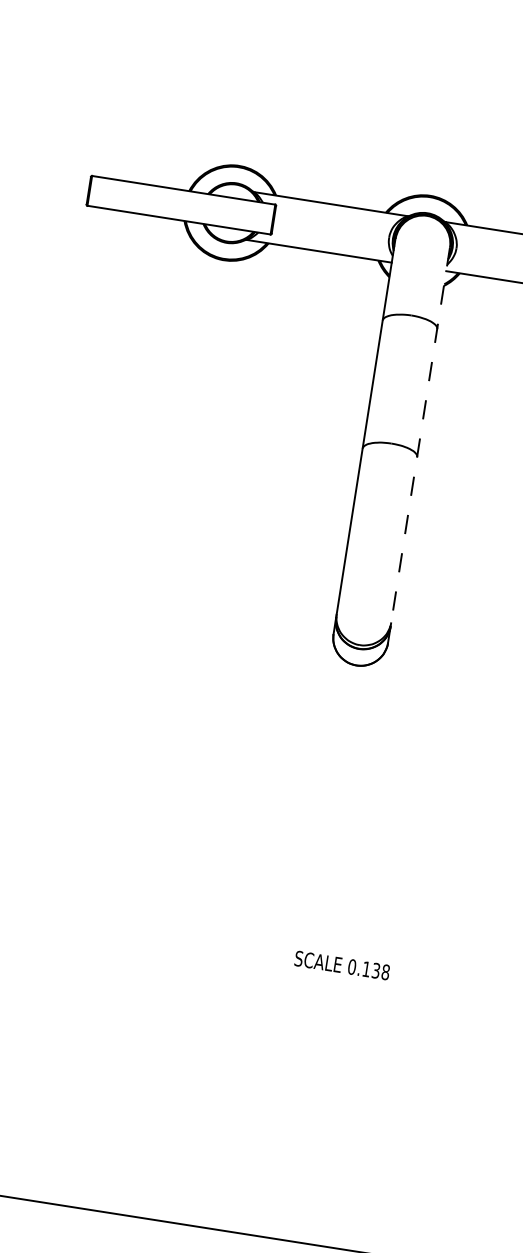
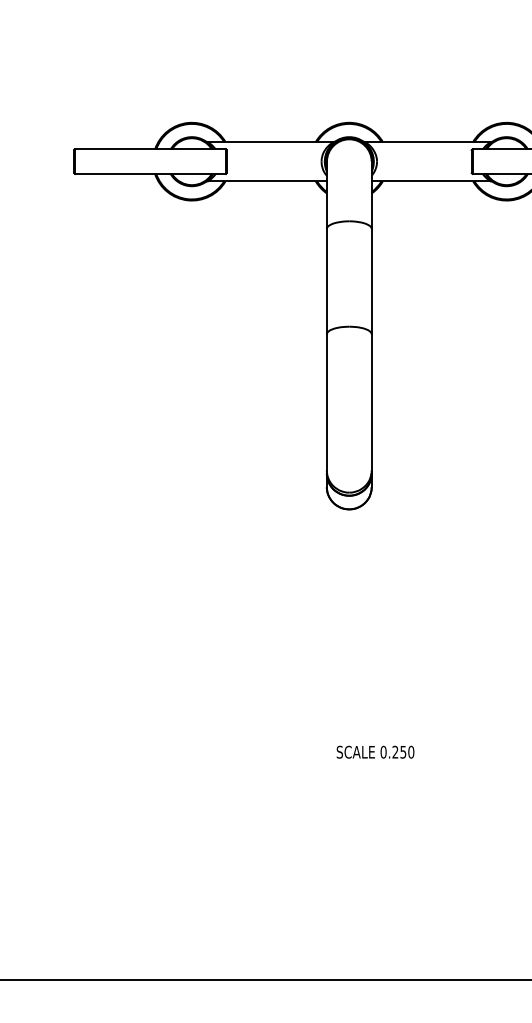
line: (420, 436) -> (371, 317), dashed -> solid
text: (376, 969) -> (403, 751), 0.138 -> 0.250

